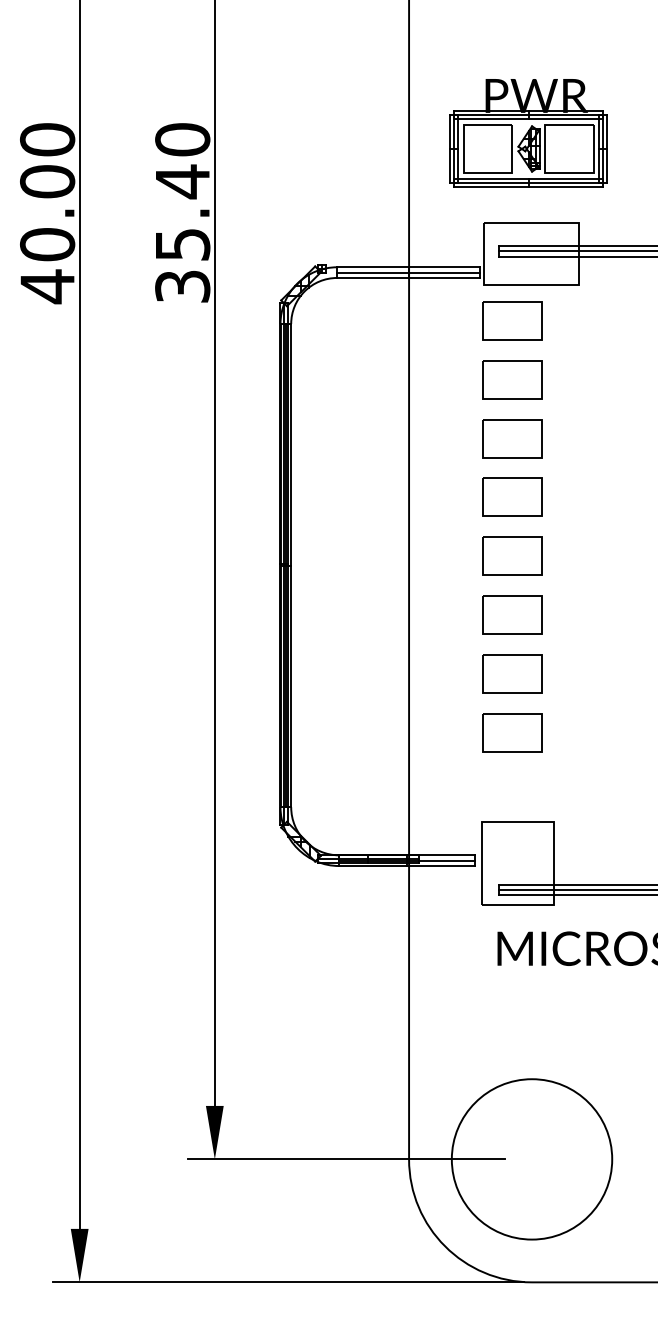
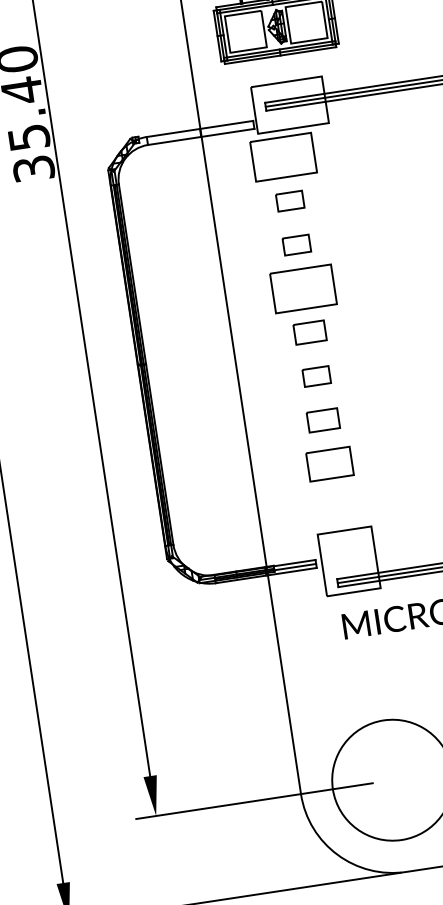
line: (408, 272) -> (200, 132), removed
part: (512, 320) -> (283, 156), size x1.4
part: (512, 379) -> (290, 200), size x0.6
part: (512, 438) -> (296, 244), size x0.6
part: (512, 496) -> (303, 288), size x1.4
part: (512, 555) -> (310, 332), size x0.7
part: (512, 614) -> (316, 376), size x0.6
part: (512, 673) -> (323, 420), size x0.7

